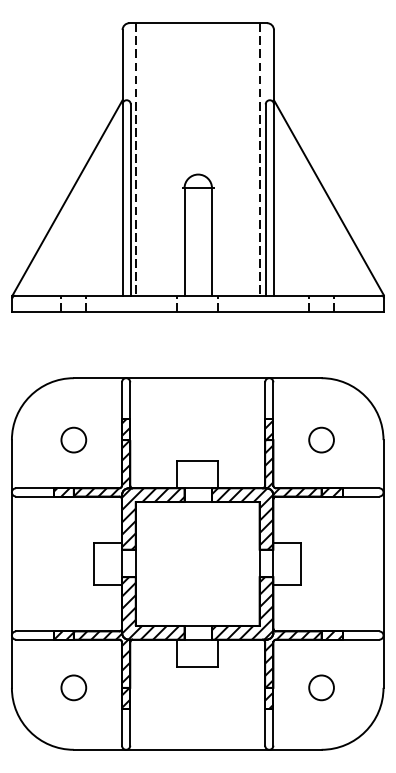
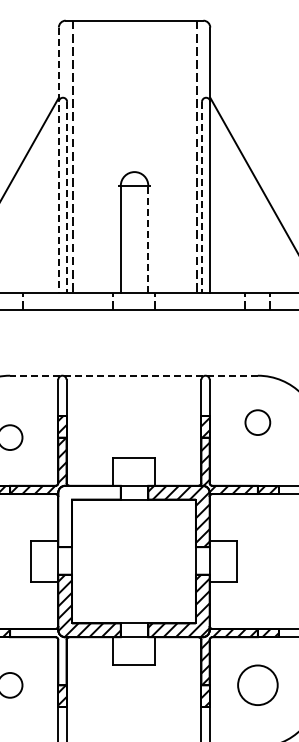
line: (122, 162) -> (58, 160), solid -> dashed
line: (130, 200) -> (66, 198), solid -> dashed
line: (265, 200) -> (201, 198), solid -> dashed
line: (212, 242) -> (148, 240), solid -> dashed
line: (197, 378) -> (133, 376), solid -> dashed
circle: (321, 439) -> (257, 422), moved
hatch: (153, 518) -> (89, 516), removed
hatch: (101, 659) -> (37, 657), removed
circle: (321, 687) -> (257, 685), size x1.6

